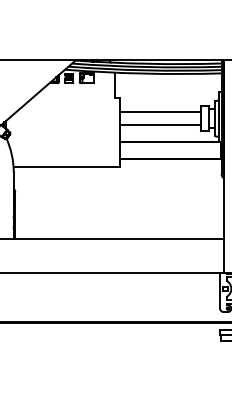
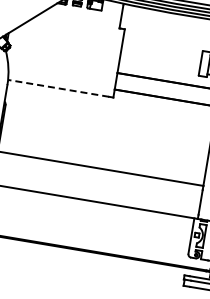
line: (160, 112) -> (162, 50), removed
line: (160, 125) -> (159, 63), removed
line: (64, 166) -> (58, 87), solid -> dashed

